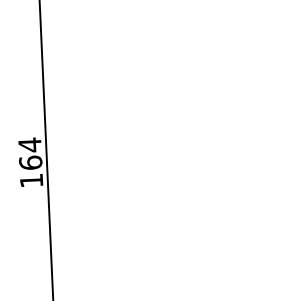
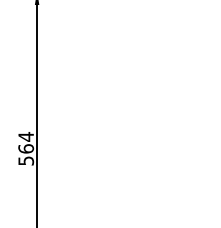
text: (32, 180) -> (26, 160), 164 -> 564

